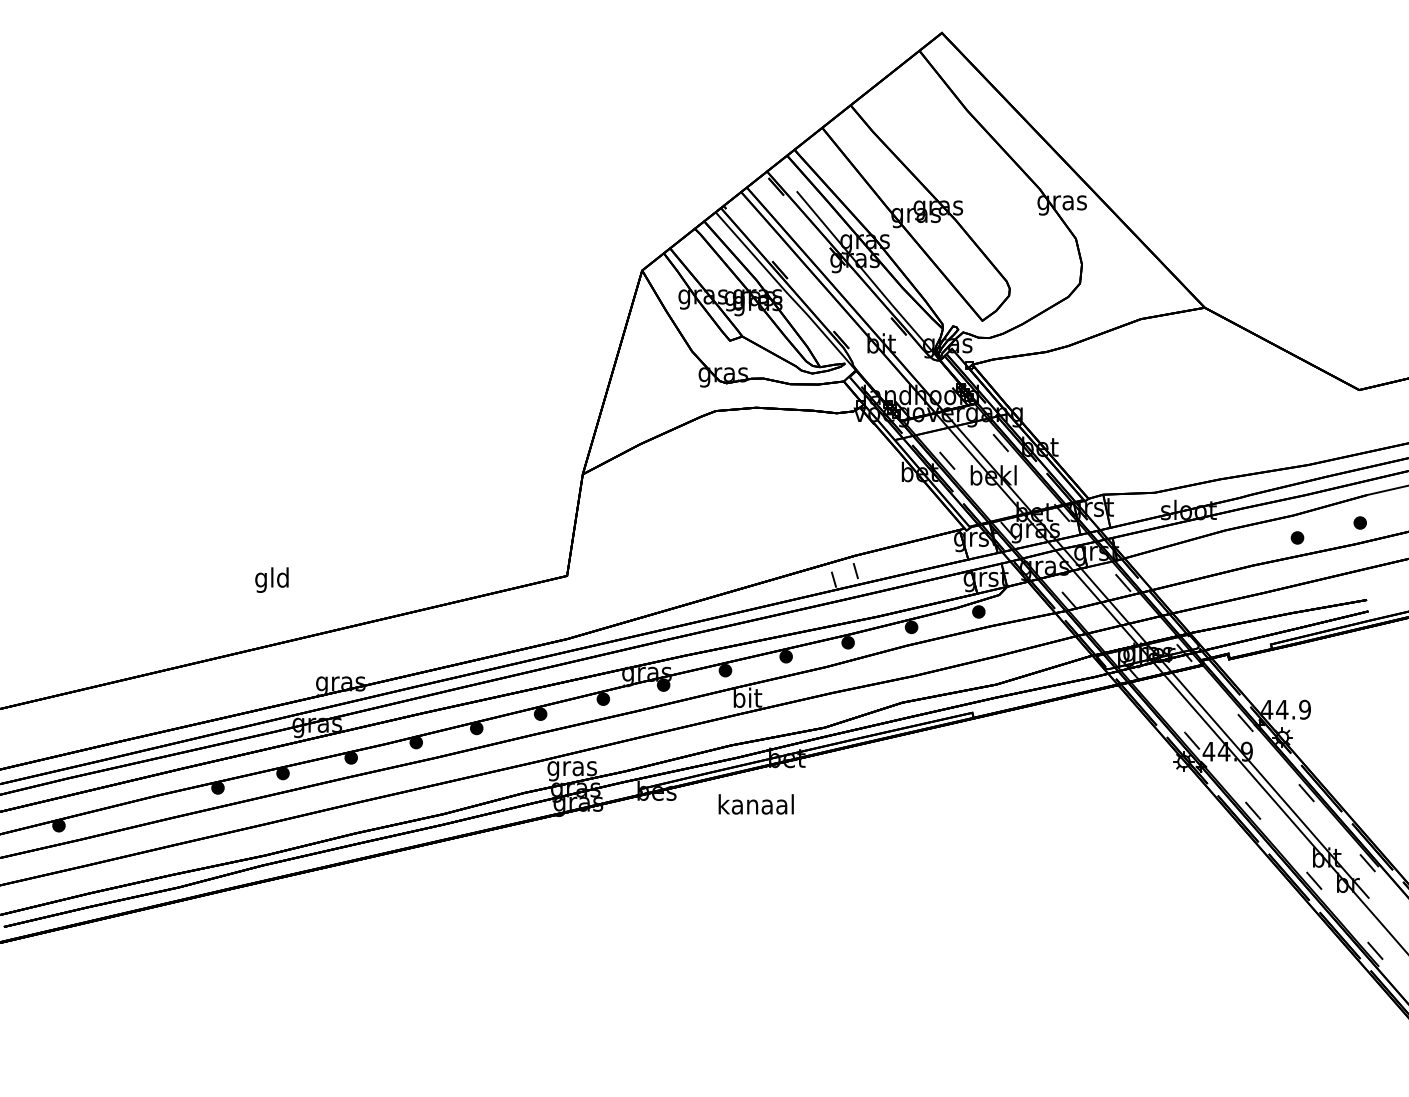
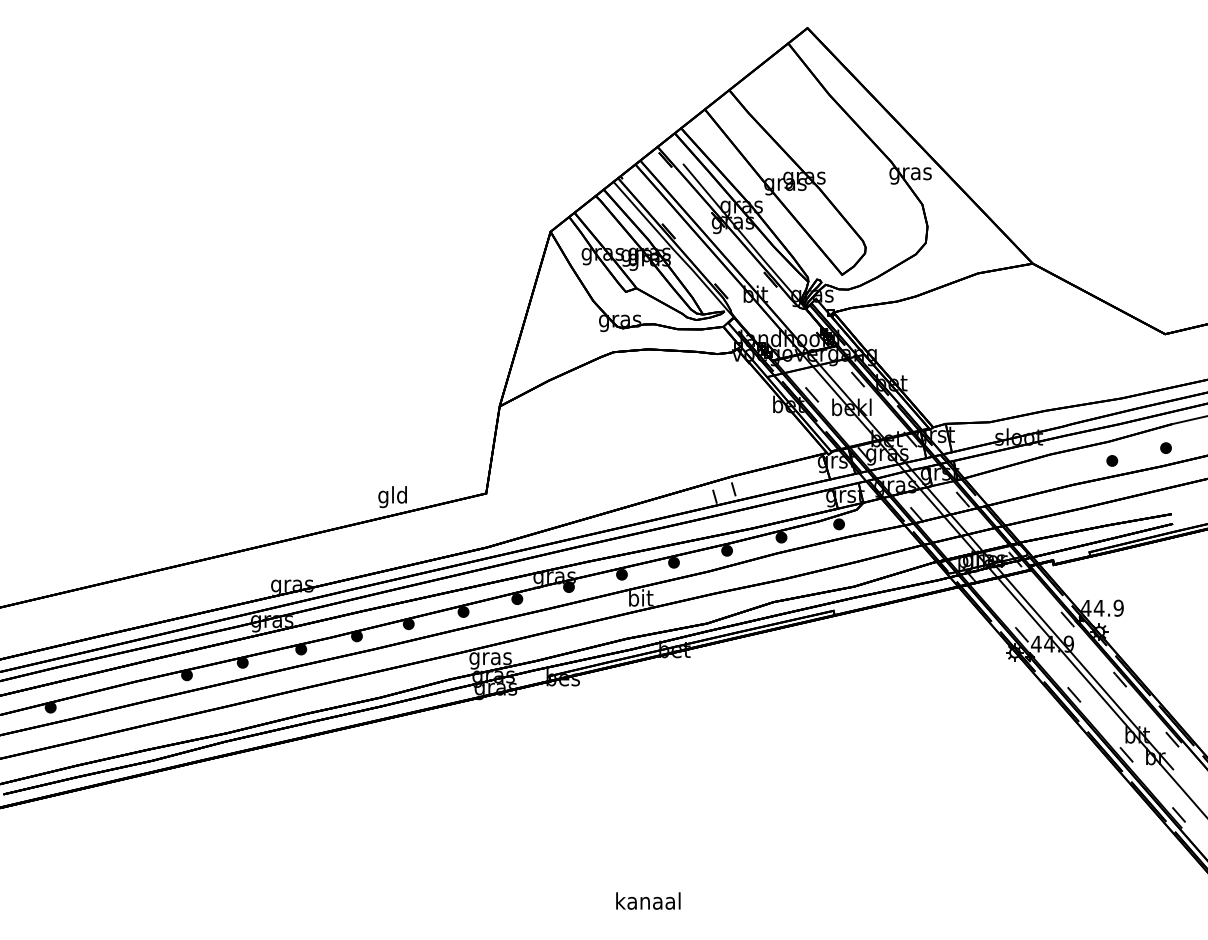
text: (271, 579) -> (392, 496), moved
text: (755, 804) -> (647, 901), moved

